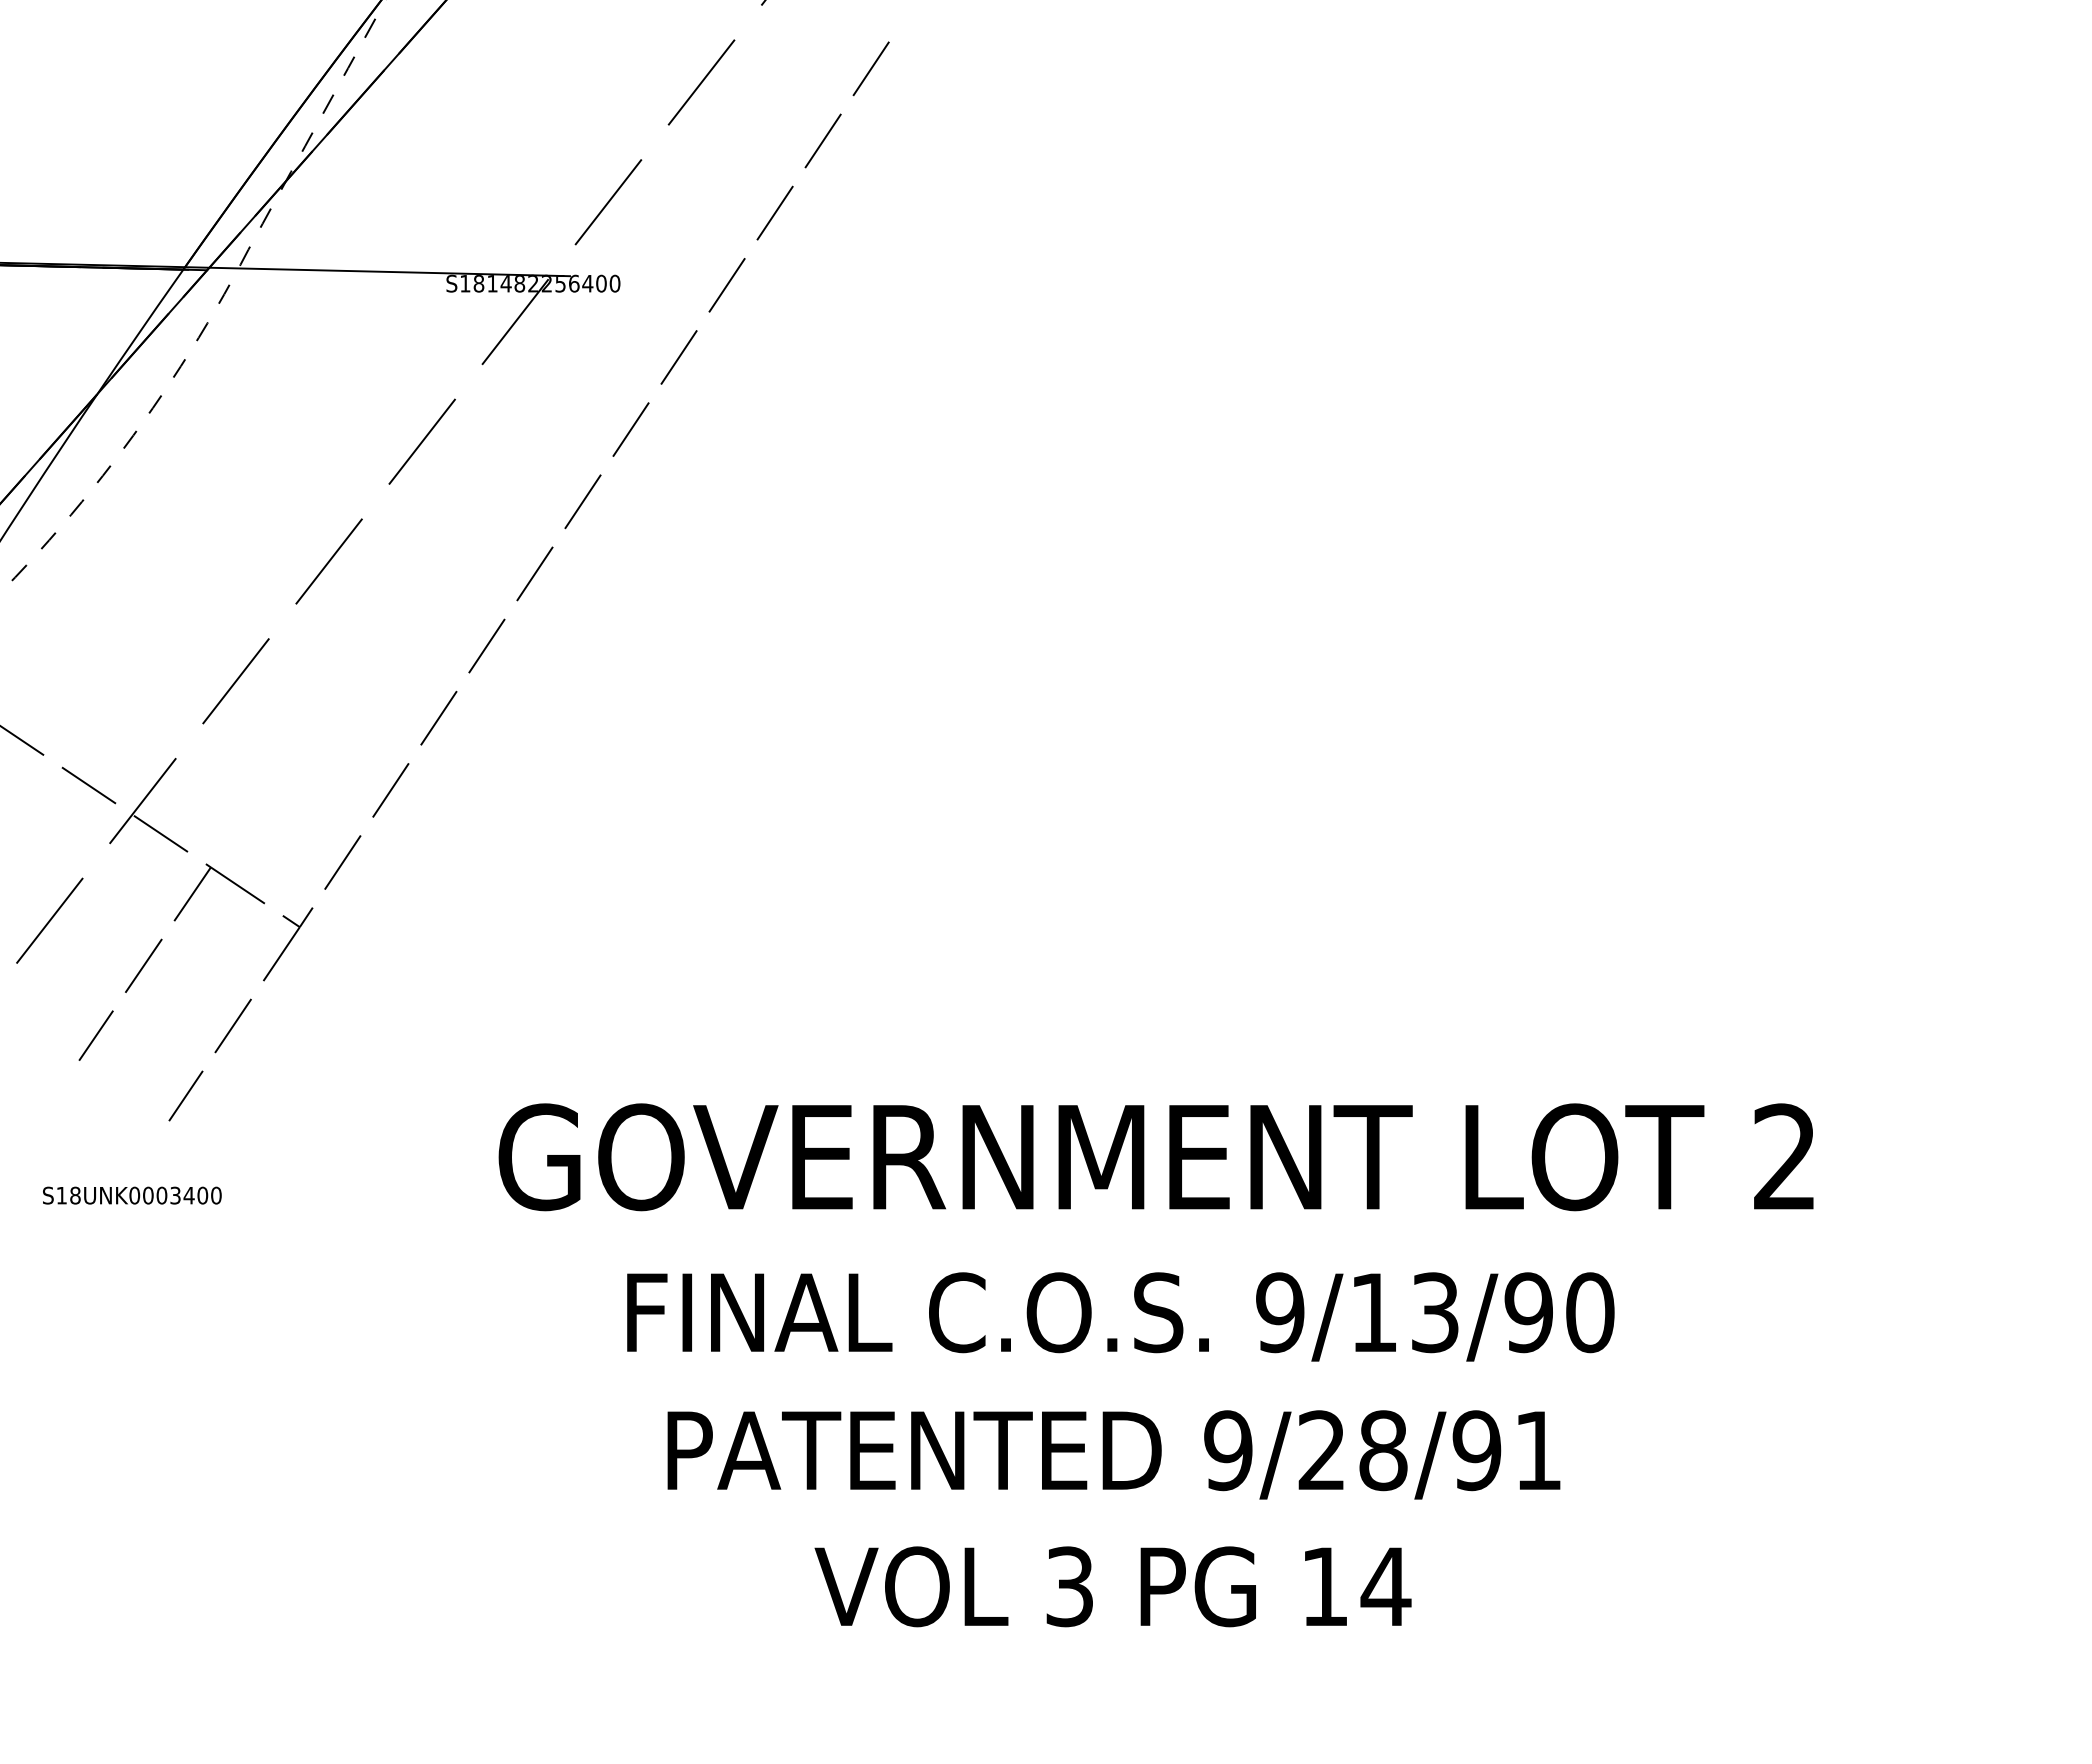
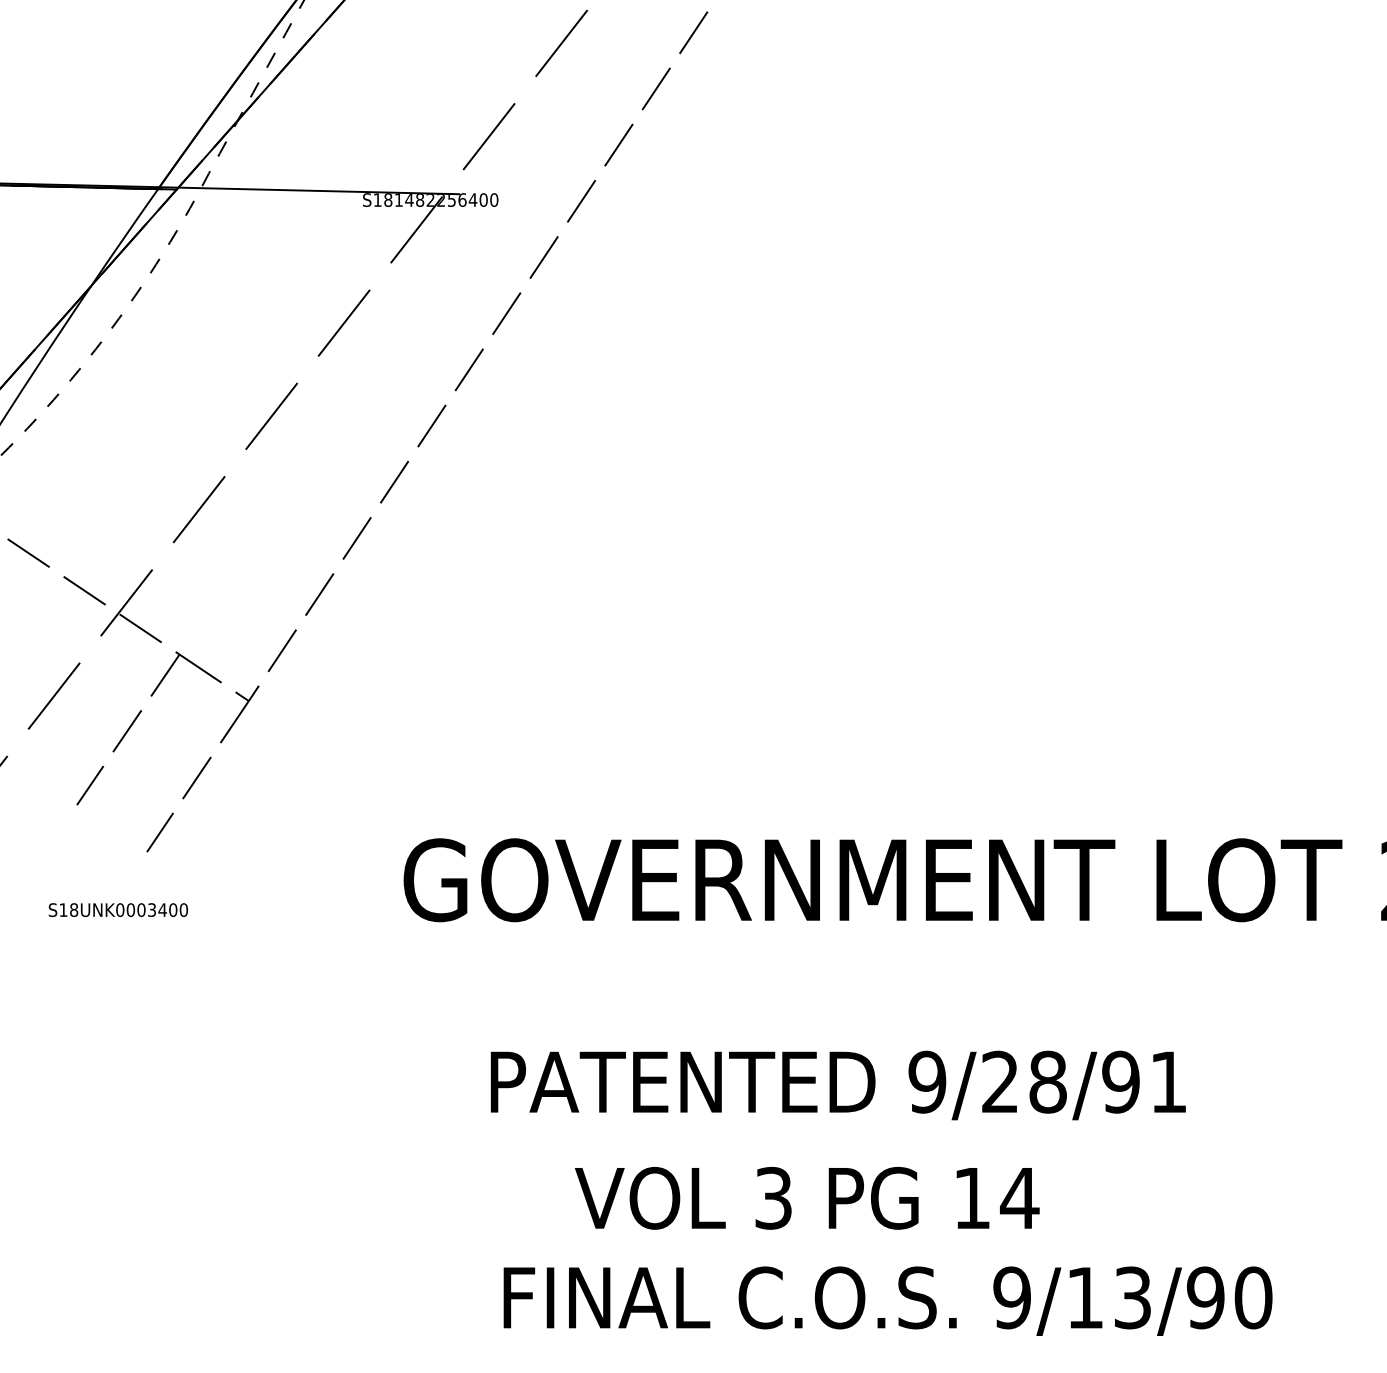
text: (1120, 1316) -> (887, 1300), moved
text: (1113, 1454) -> (837, 1085), moved
text: (1112, 1586) -> (806, 1198), moved

